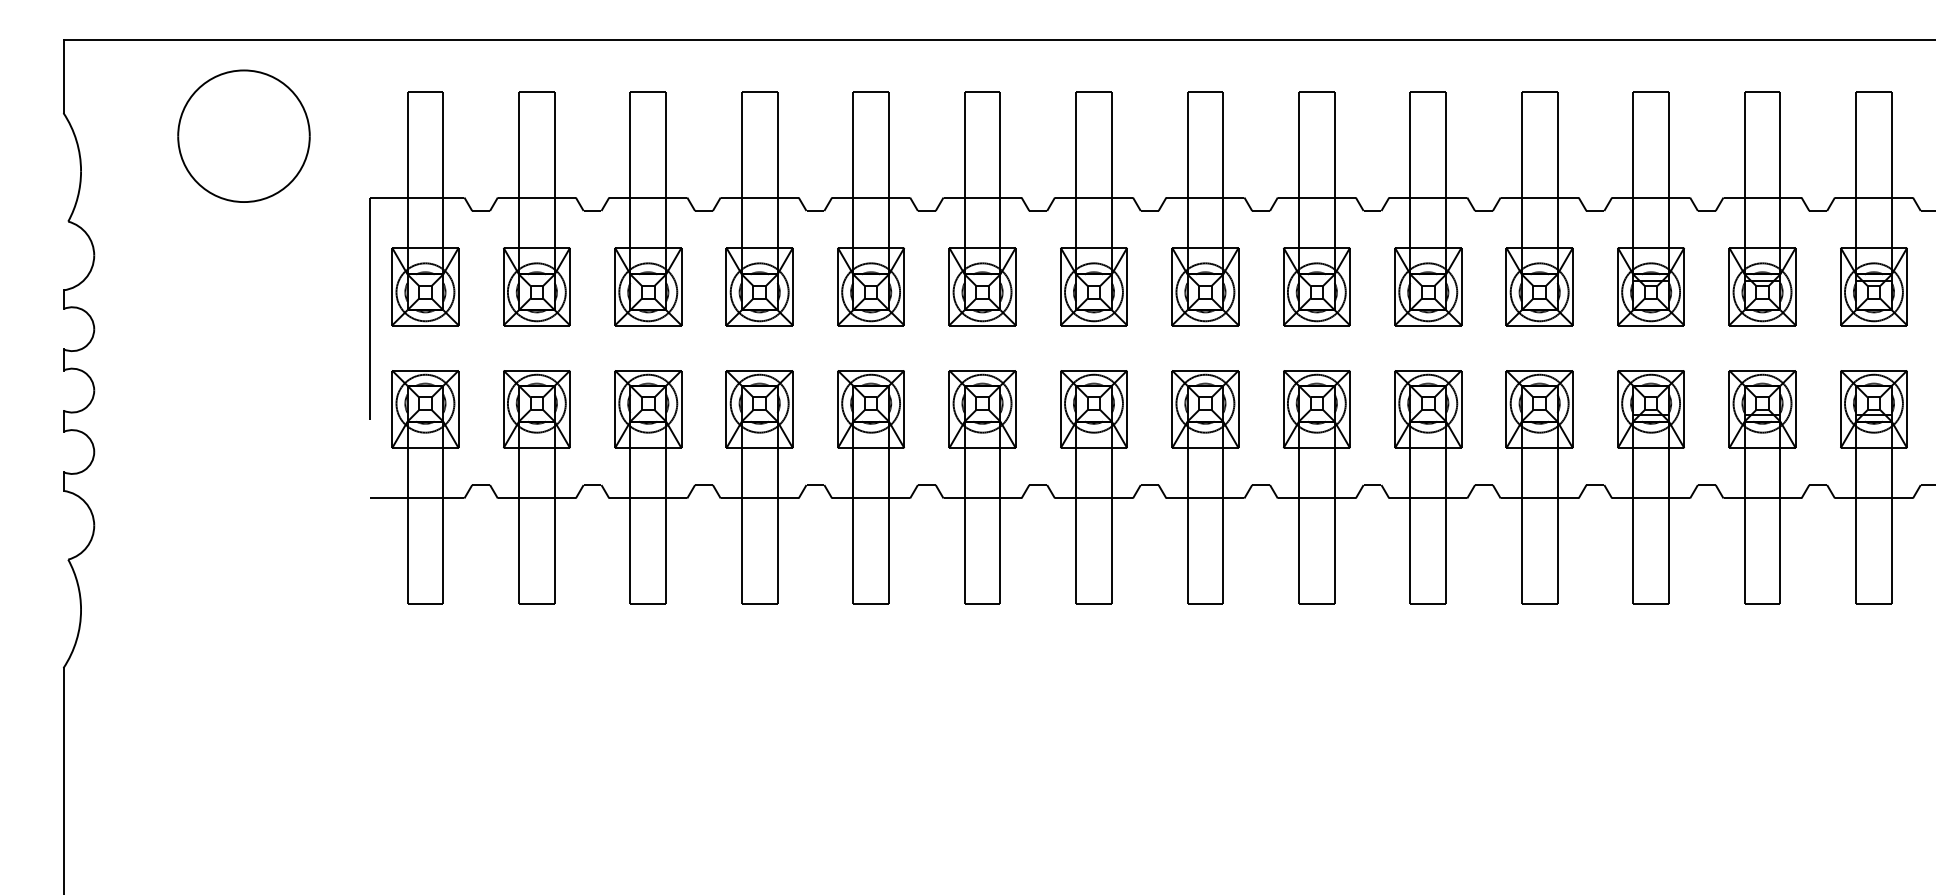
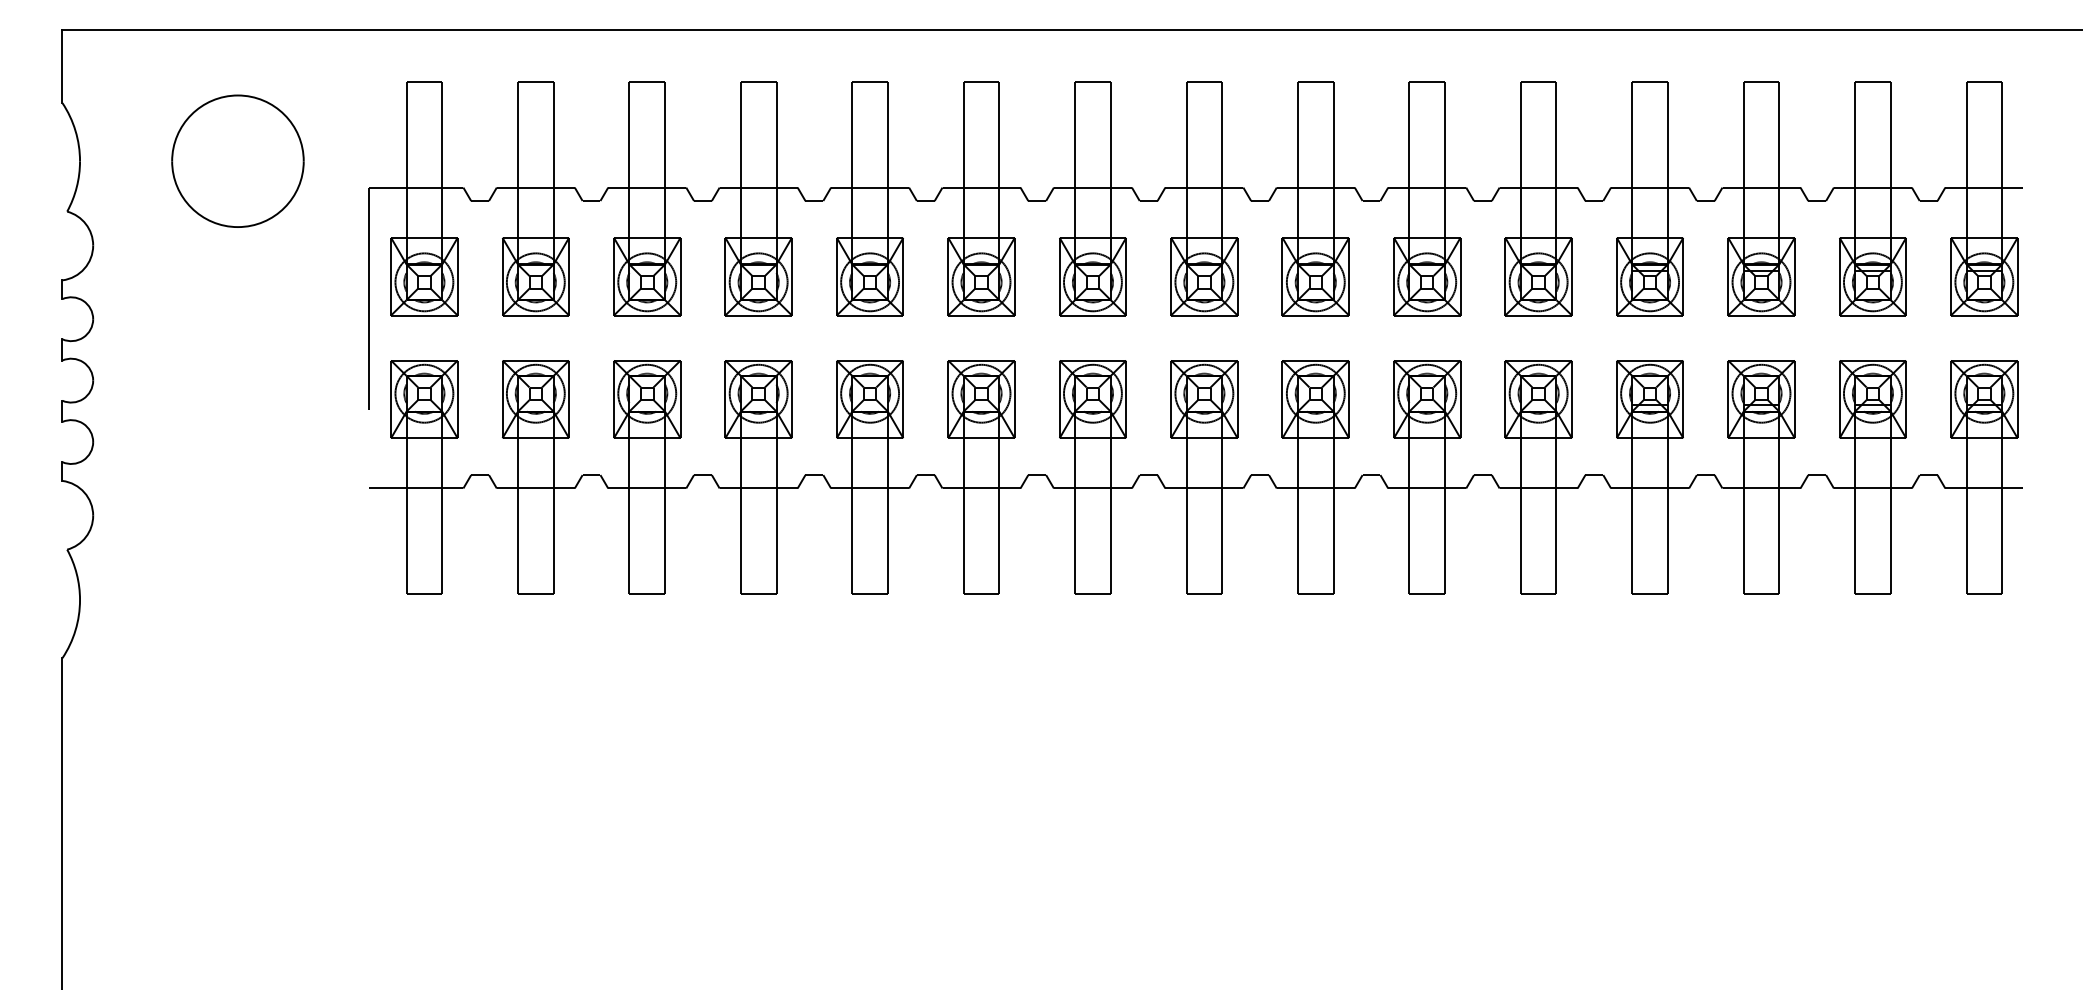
part: (243, 135) -> (237, 160), moved

